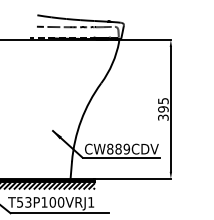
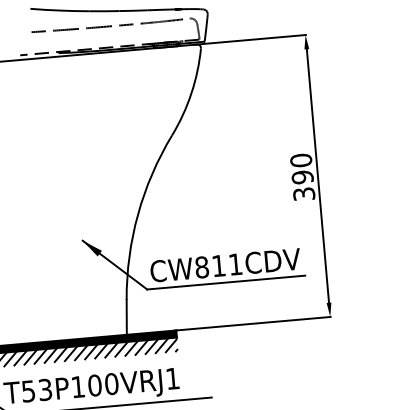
text: (163, 100) -> (301, 159), 395 -> 390
text: (122, 148) -> (226, 263), CW889CDV -> CW811CDV

